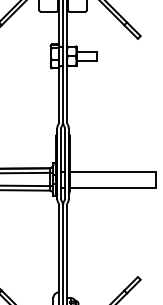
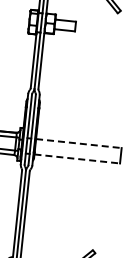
line: (113, 172) -> (79, 143), solid -> dashed
line: (113, 187) -> (77, 158), solid -> dashed

